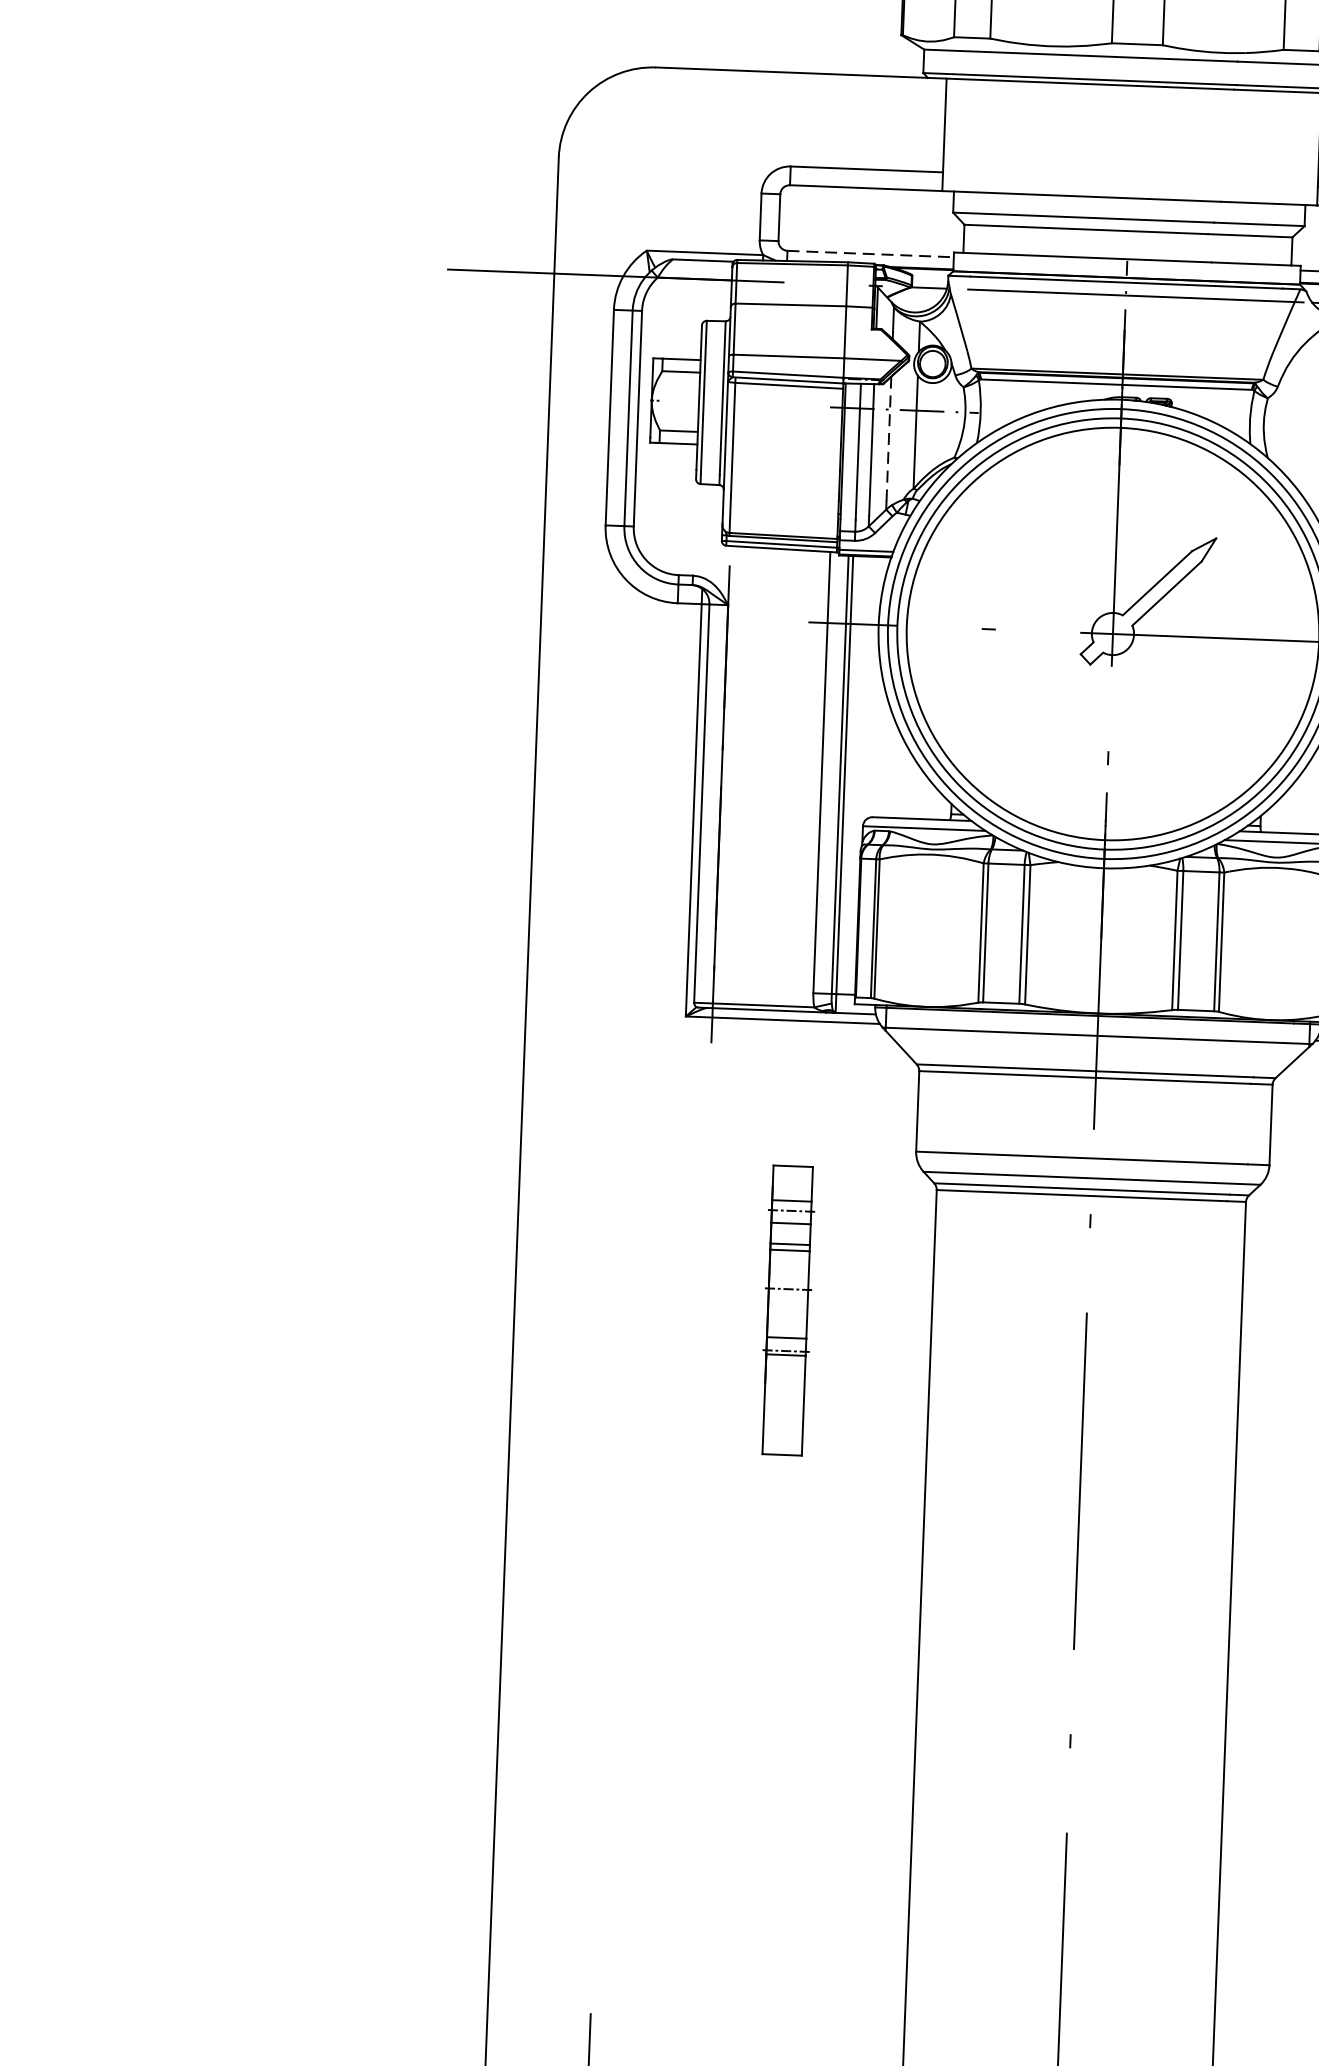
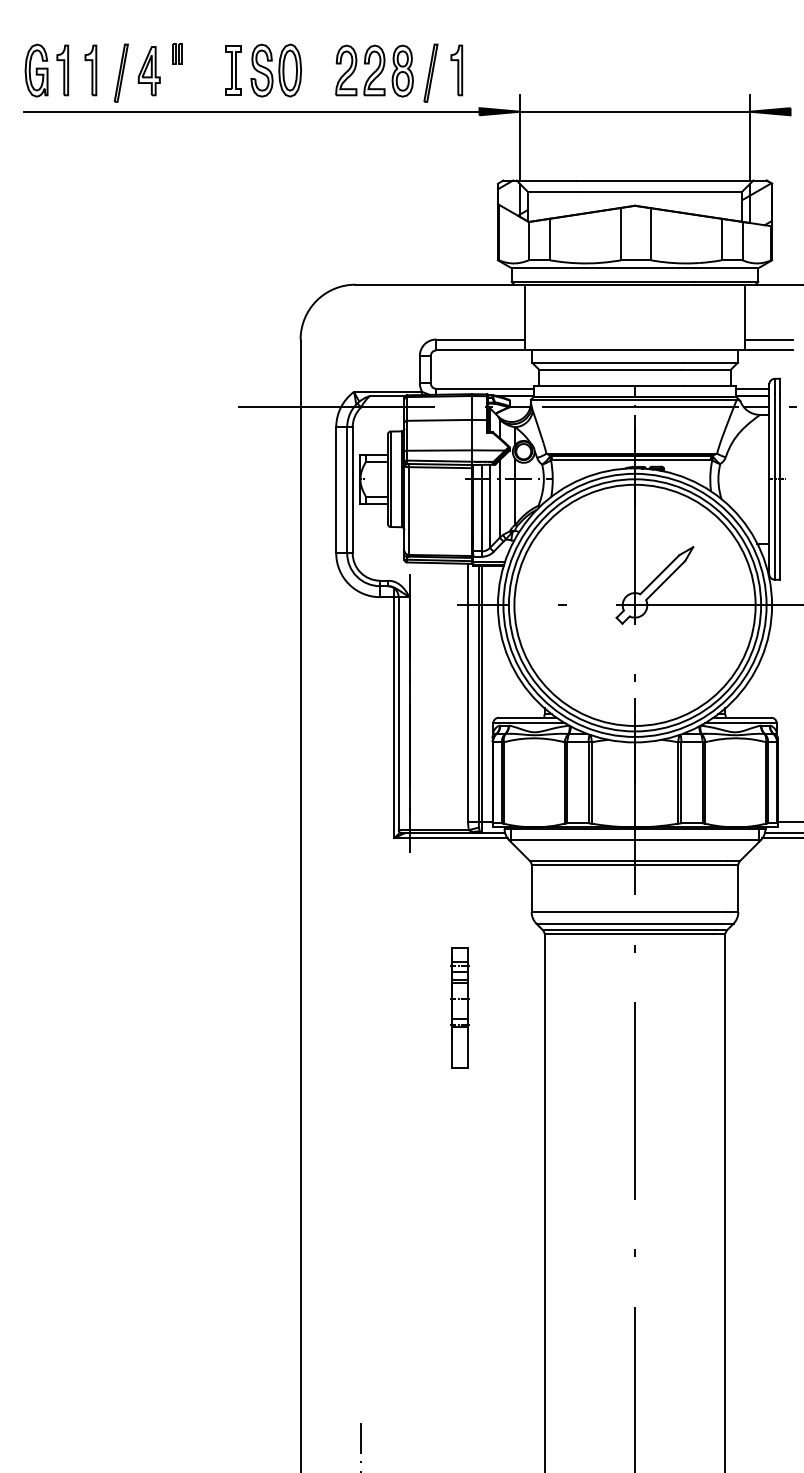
line: (869, 253) -> (484, 388), dashed -> solid
line: (888, 439) -> (499, 496), dashed -> solid
part: (786, 1309) -> (459, 1007), size x0.71

